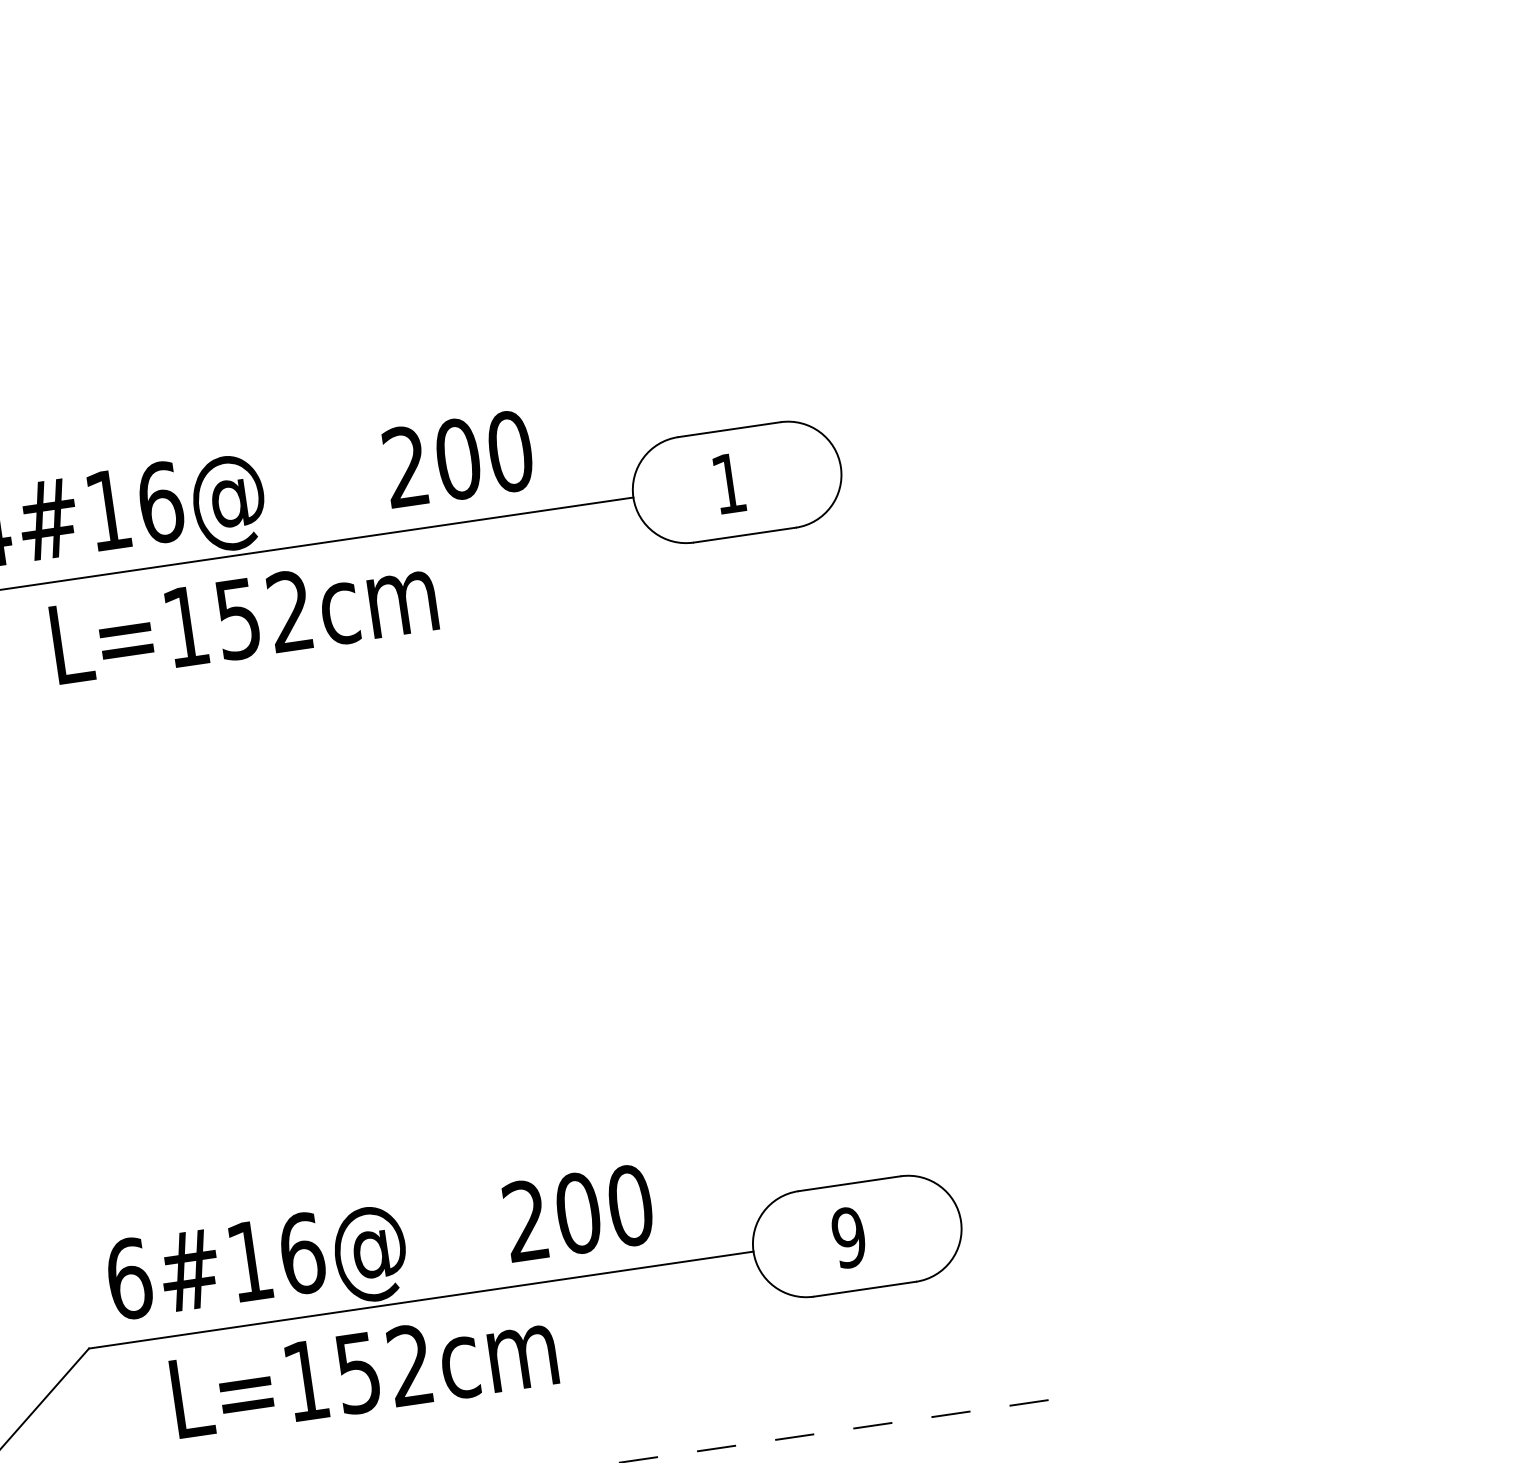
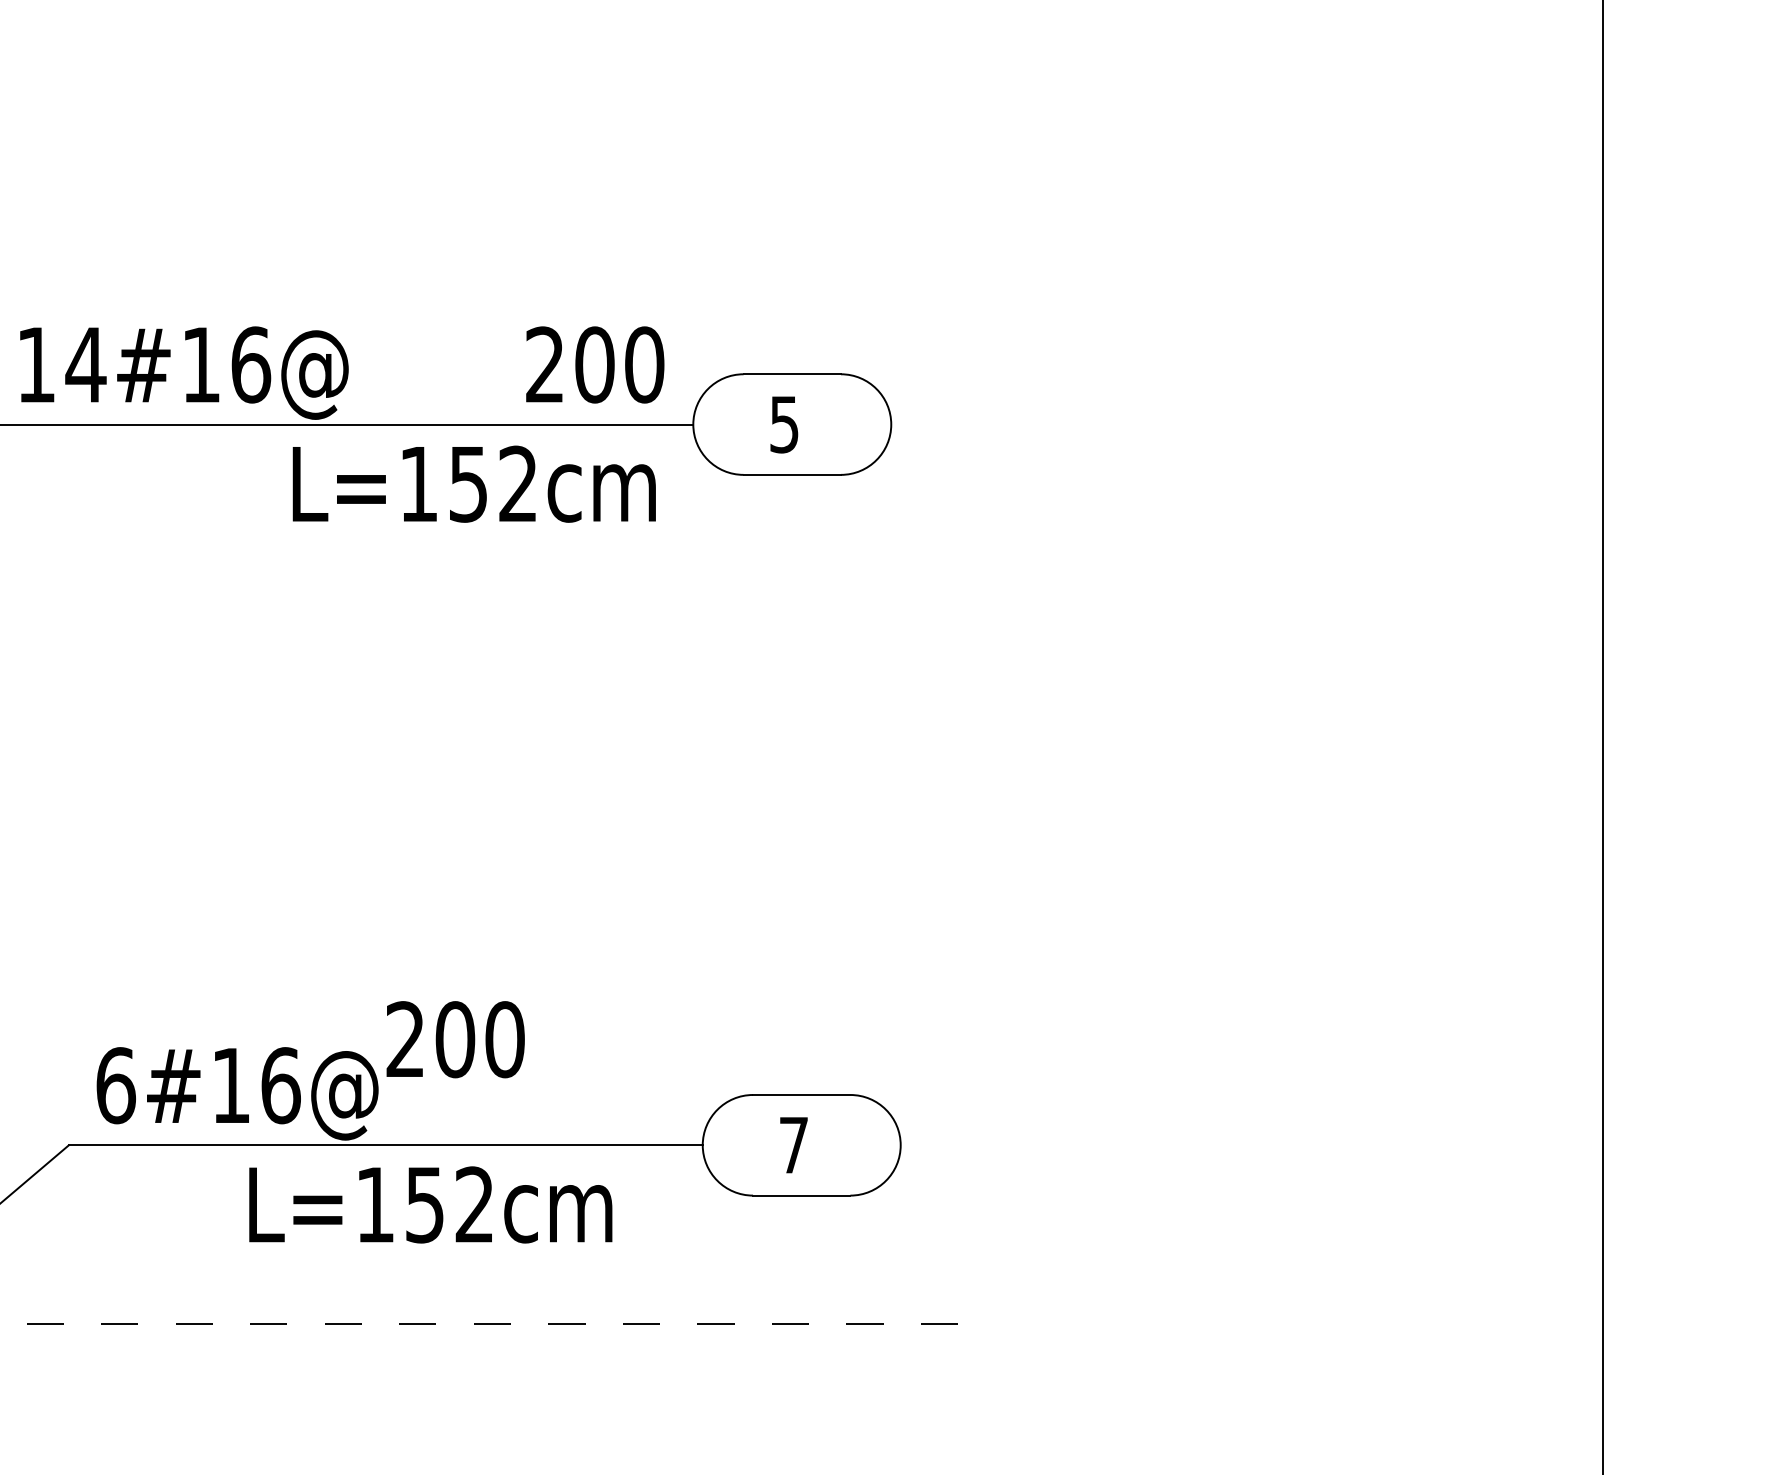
text: (458, 458) -> (595, 364), moved
text: (728, 483) -> (784, 424), 1 -> 5
text: (243, 617) -> (473, 483), moved
text: (578, 1213) -> (455, 1039), moved
text: (848, 1237) -> (793, 1145), 9 -> 7
text: (363, 1371) -> (430, 1204), moved

